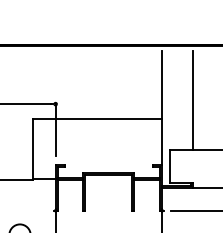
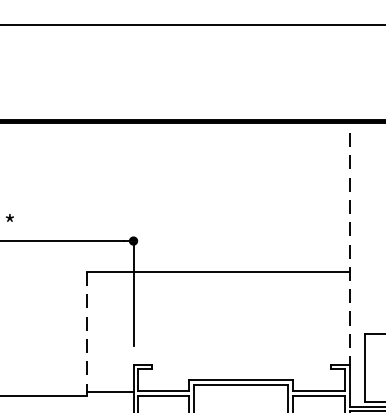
line: (162, 108) -> (350, 249), solid -> dashed
line: (32, 150) -> (86, 335), solid -> dashed

